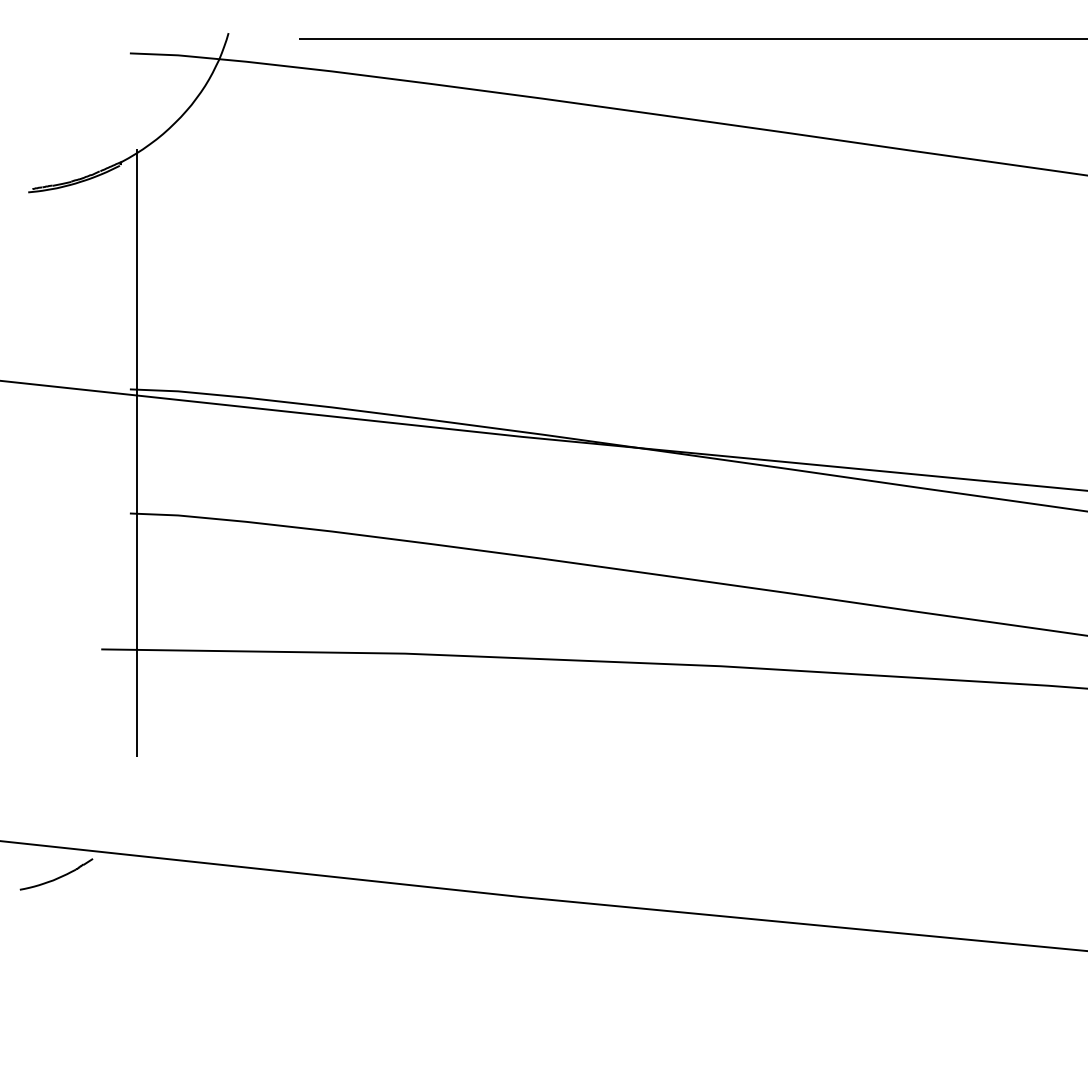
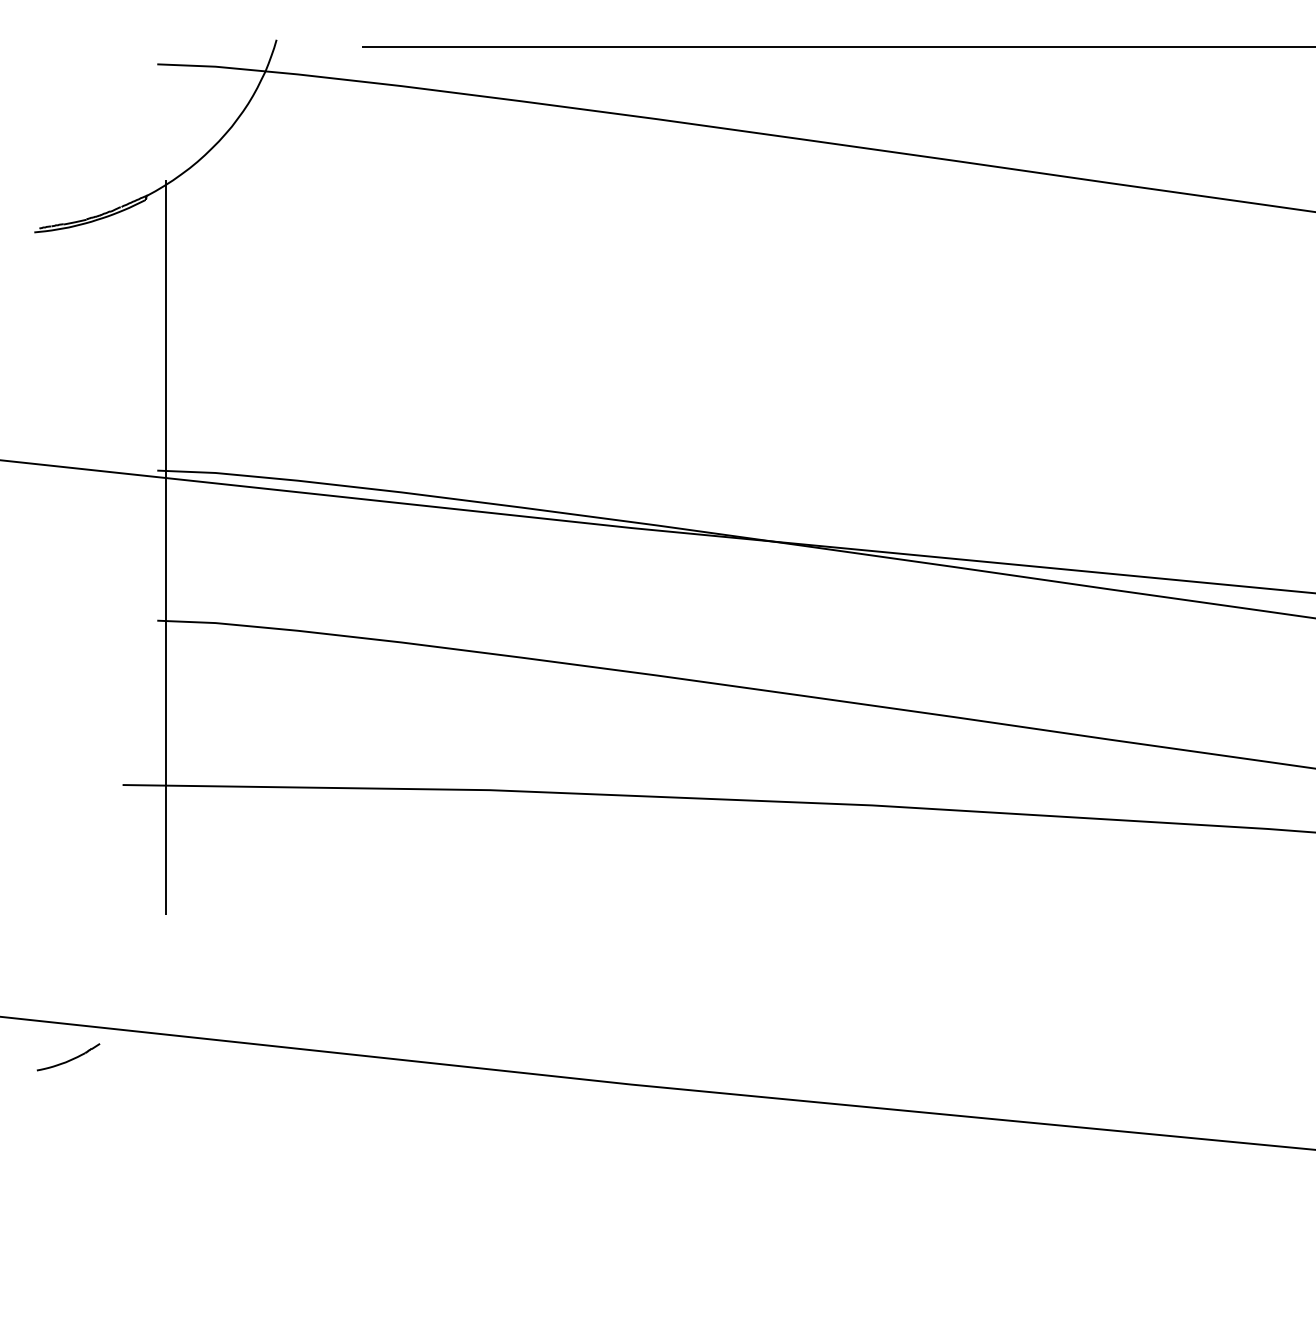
part: (56, 874) -> (68, 1057), size x0.71

